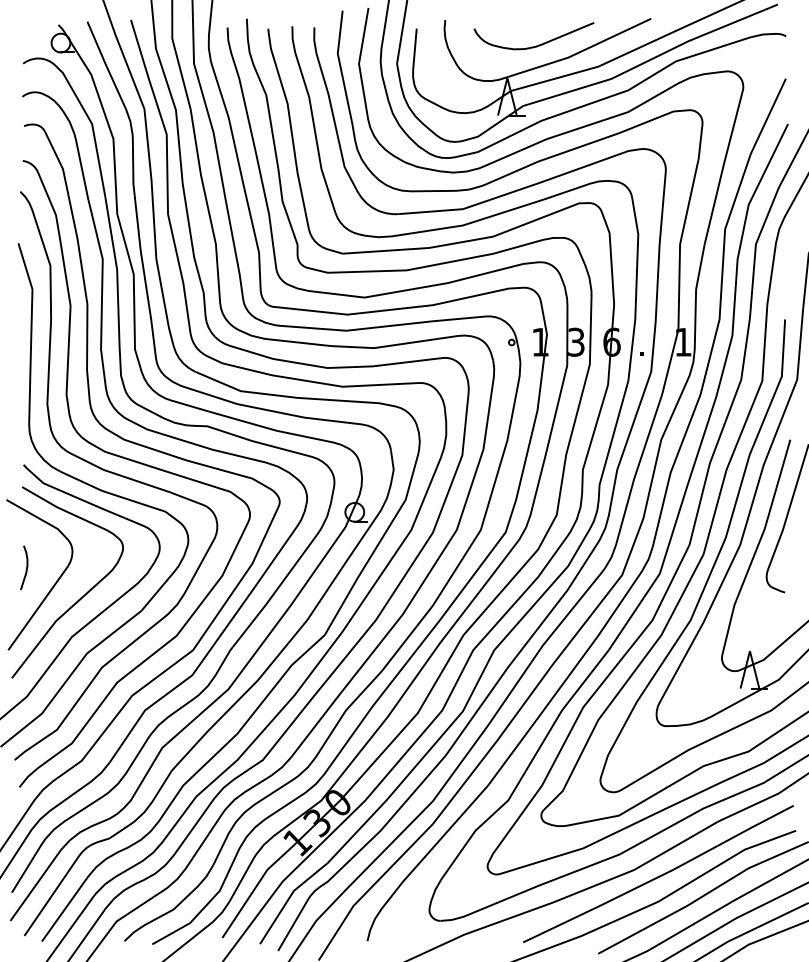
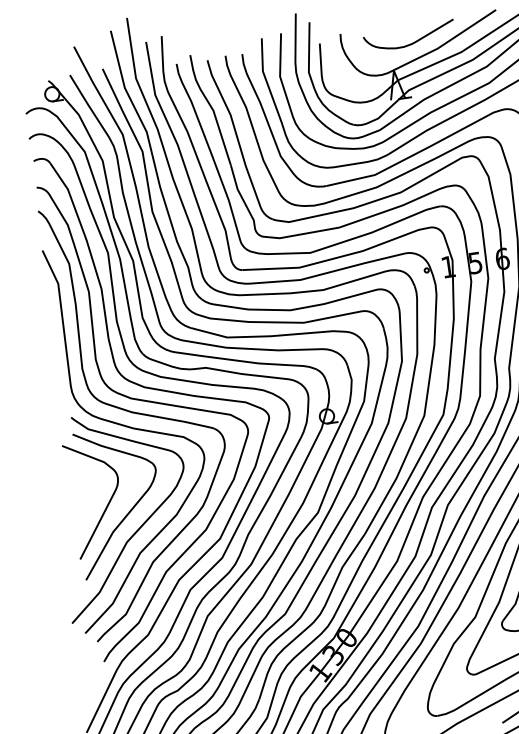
text: (576, 341) -> (475, 262), 3 -> 5
curve: (26, 567) -> (84, 494), removed

